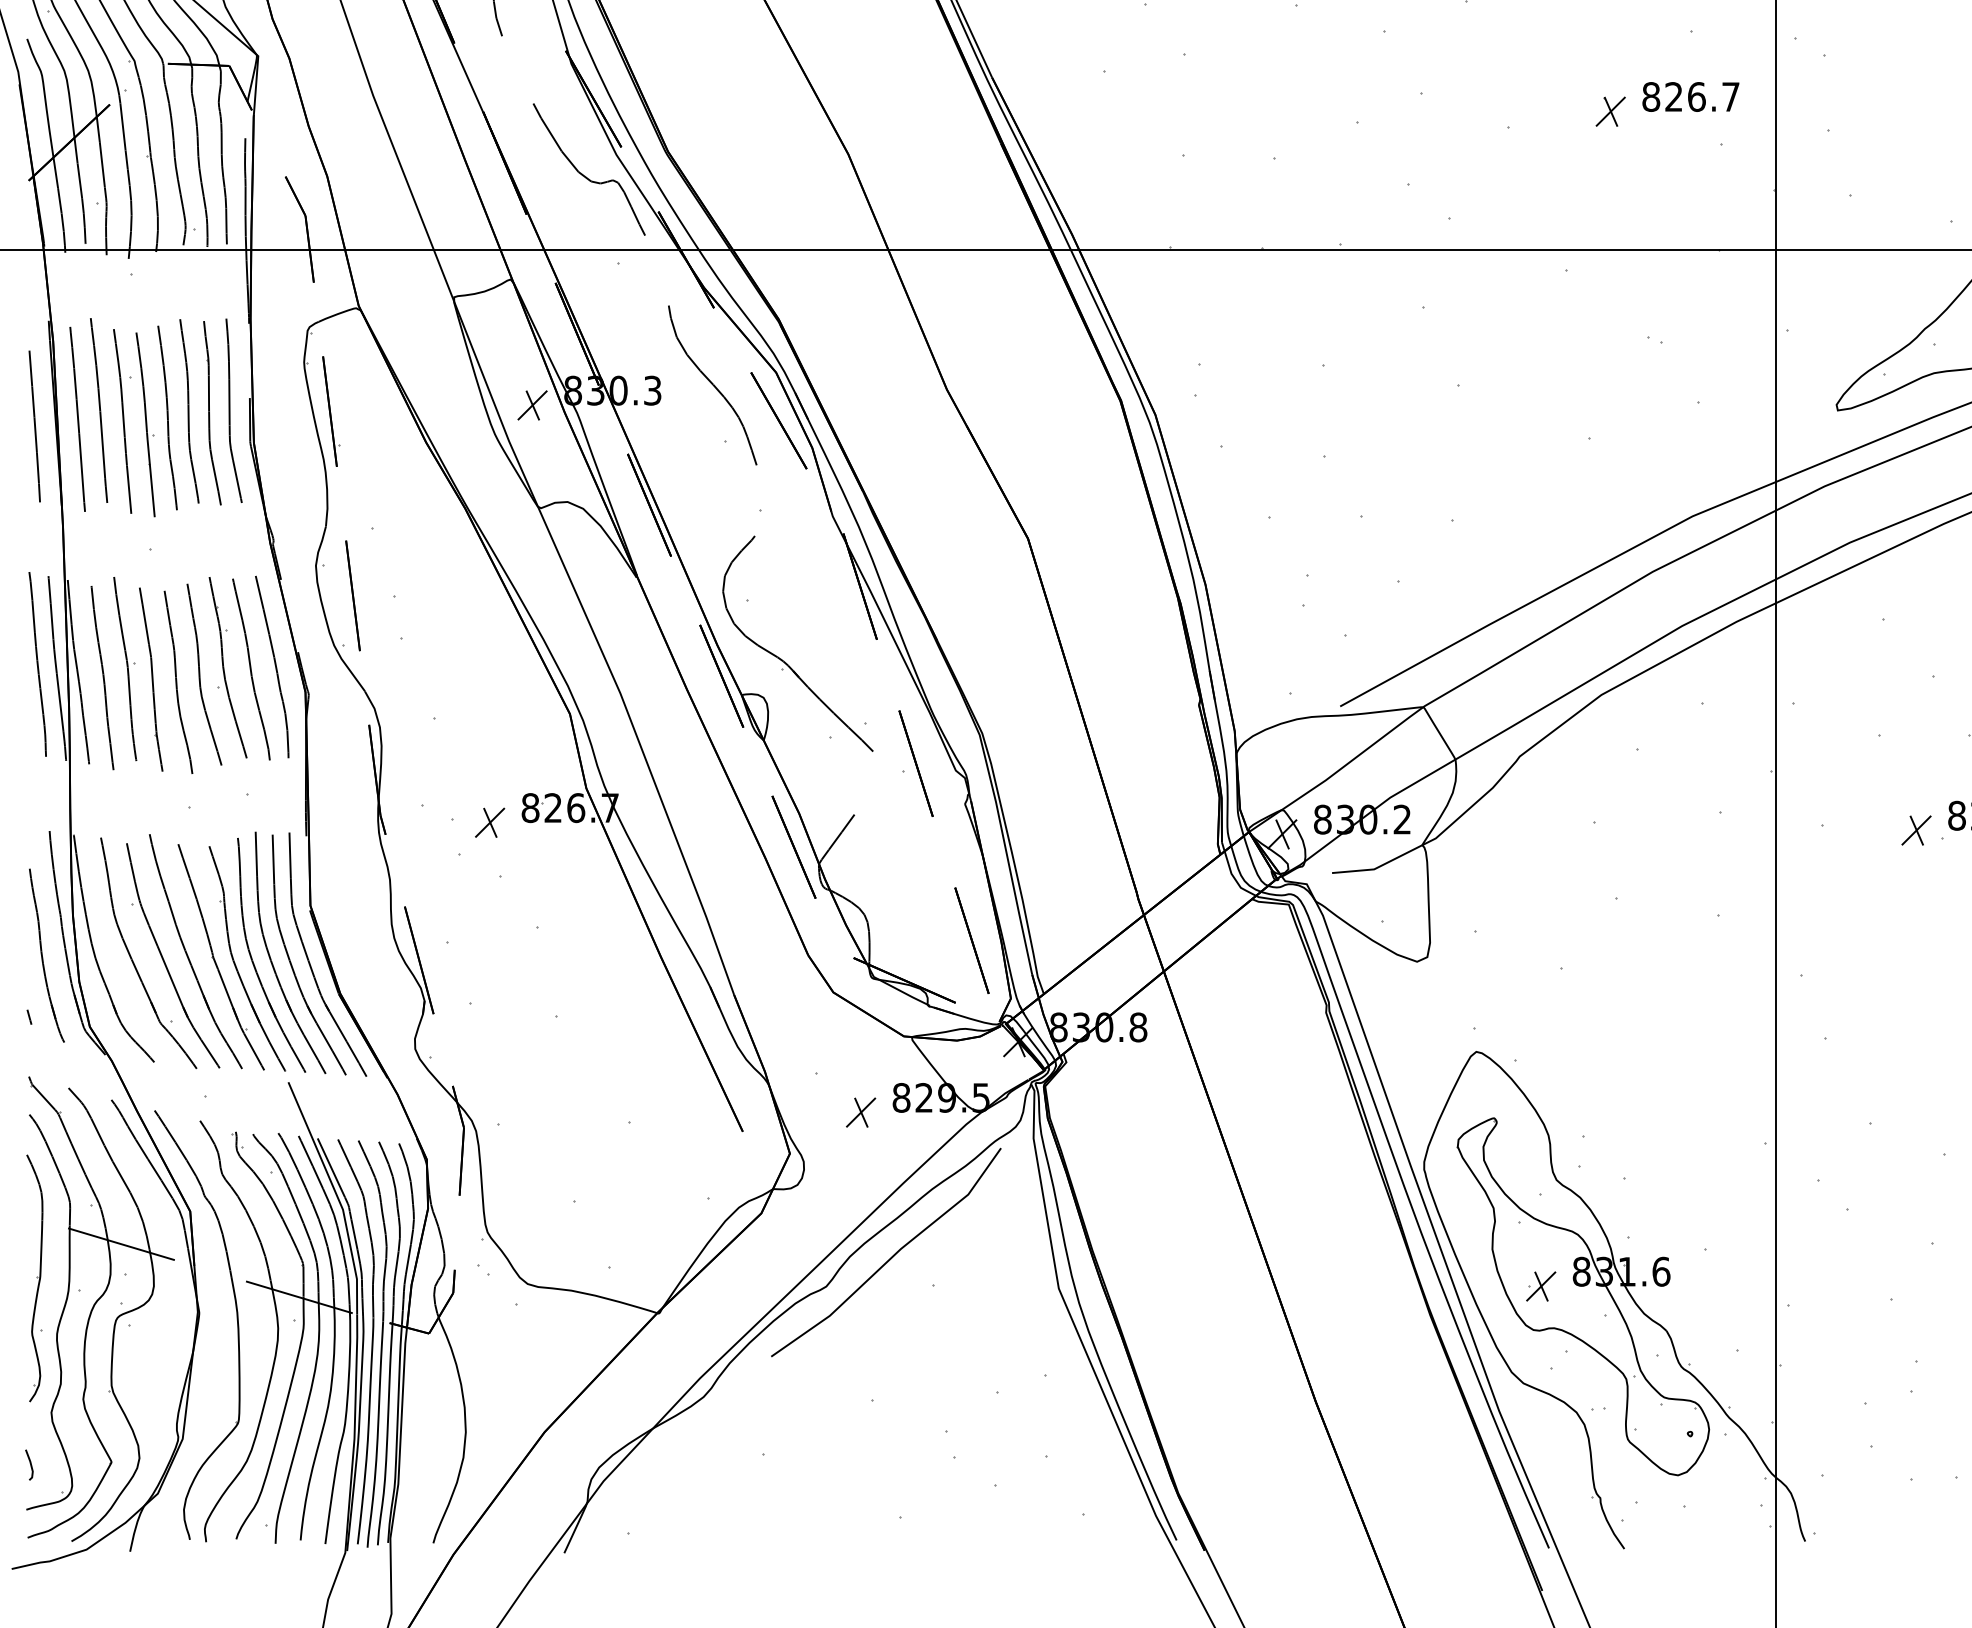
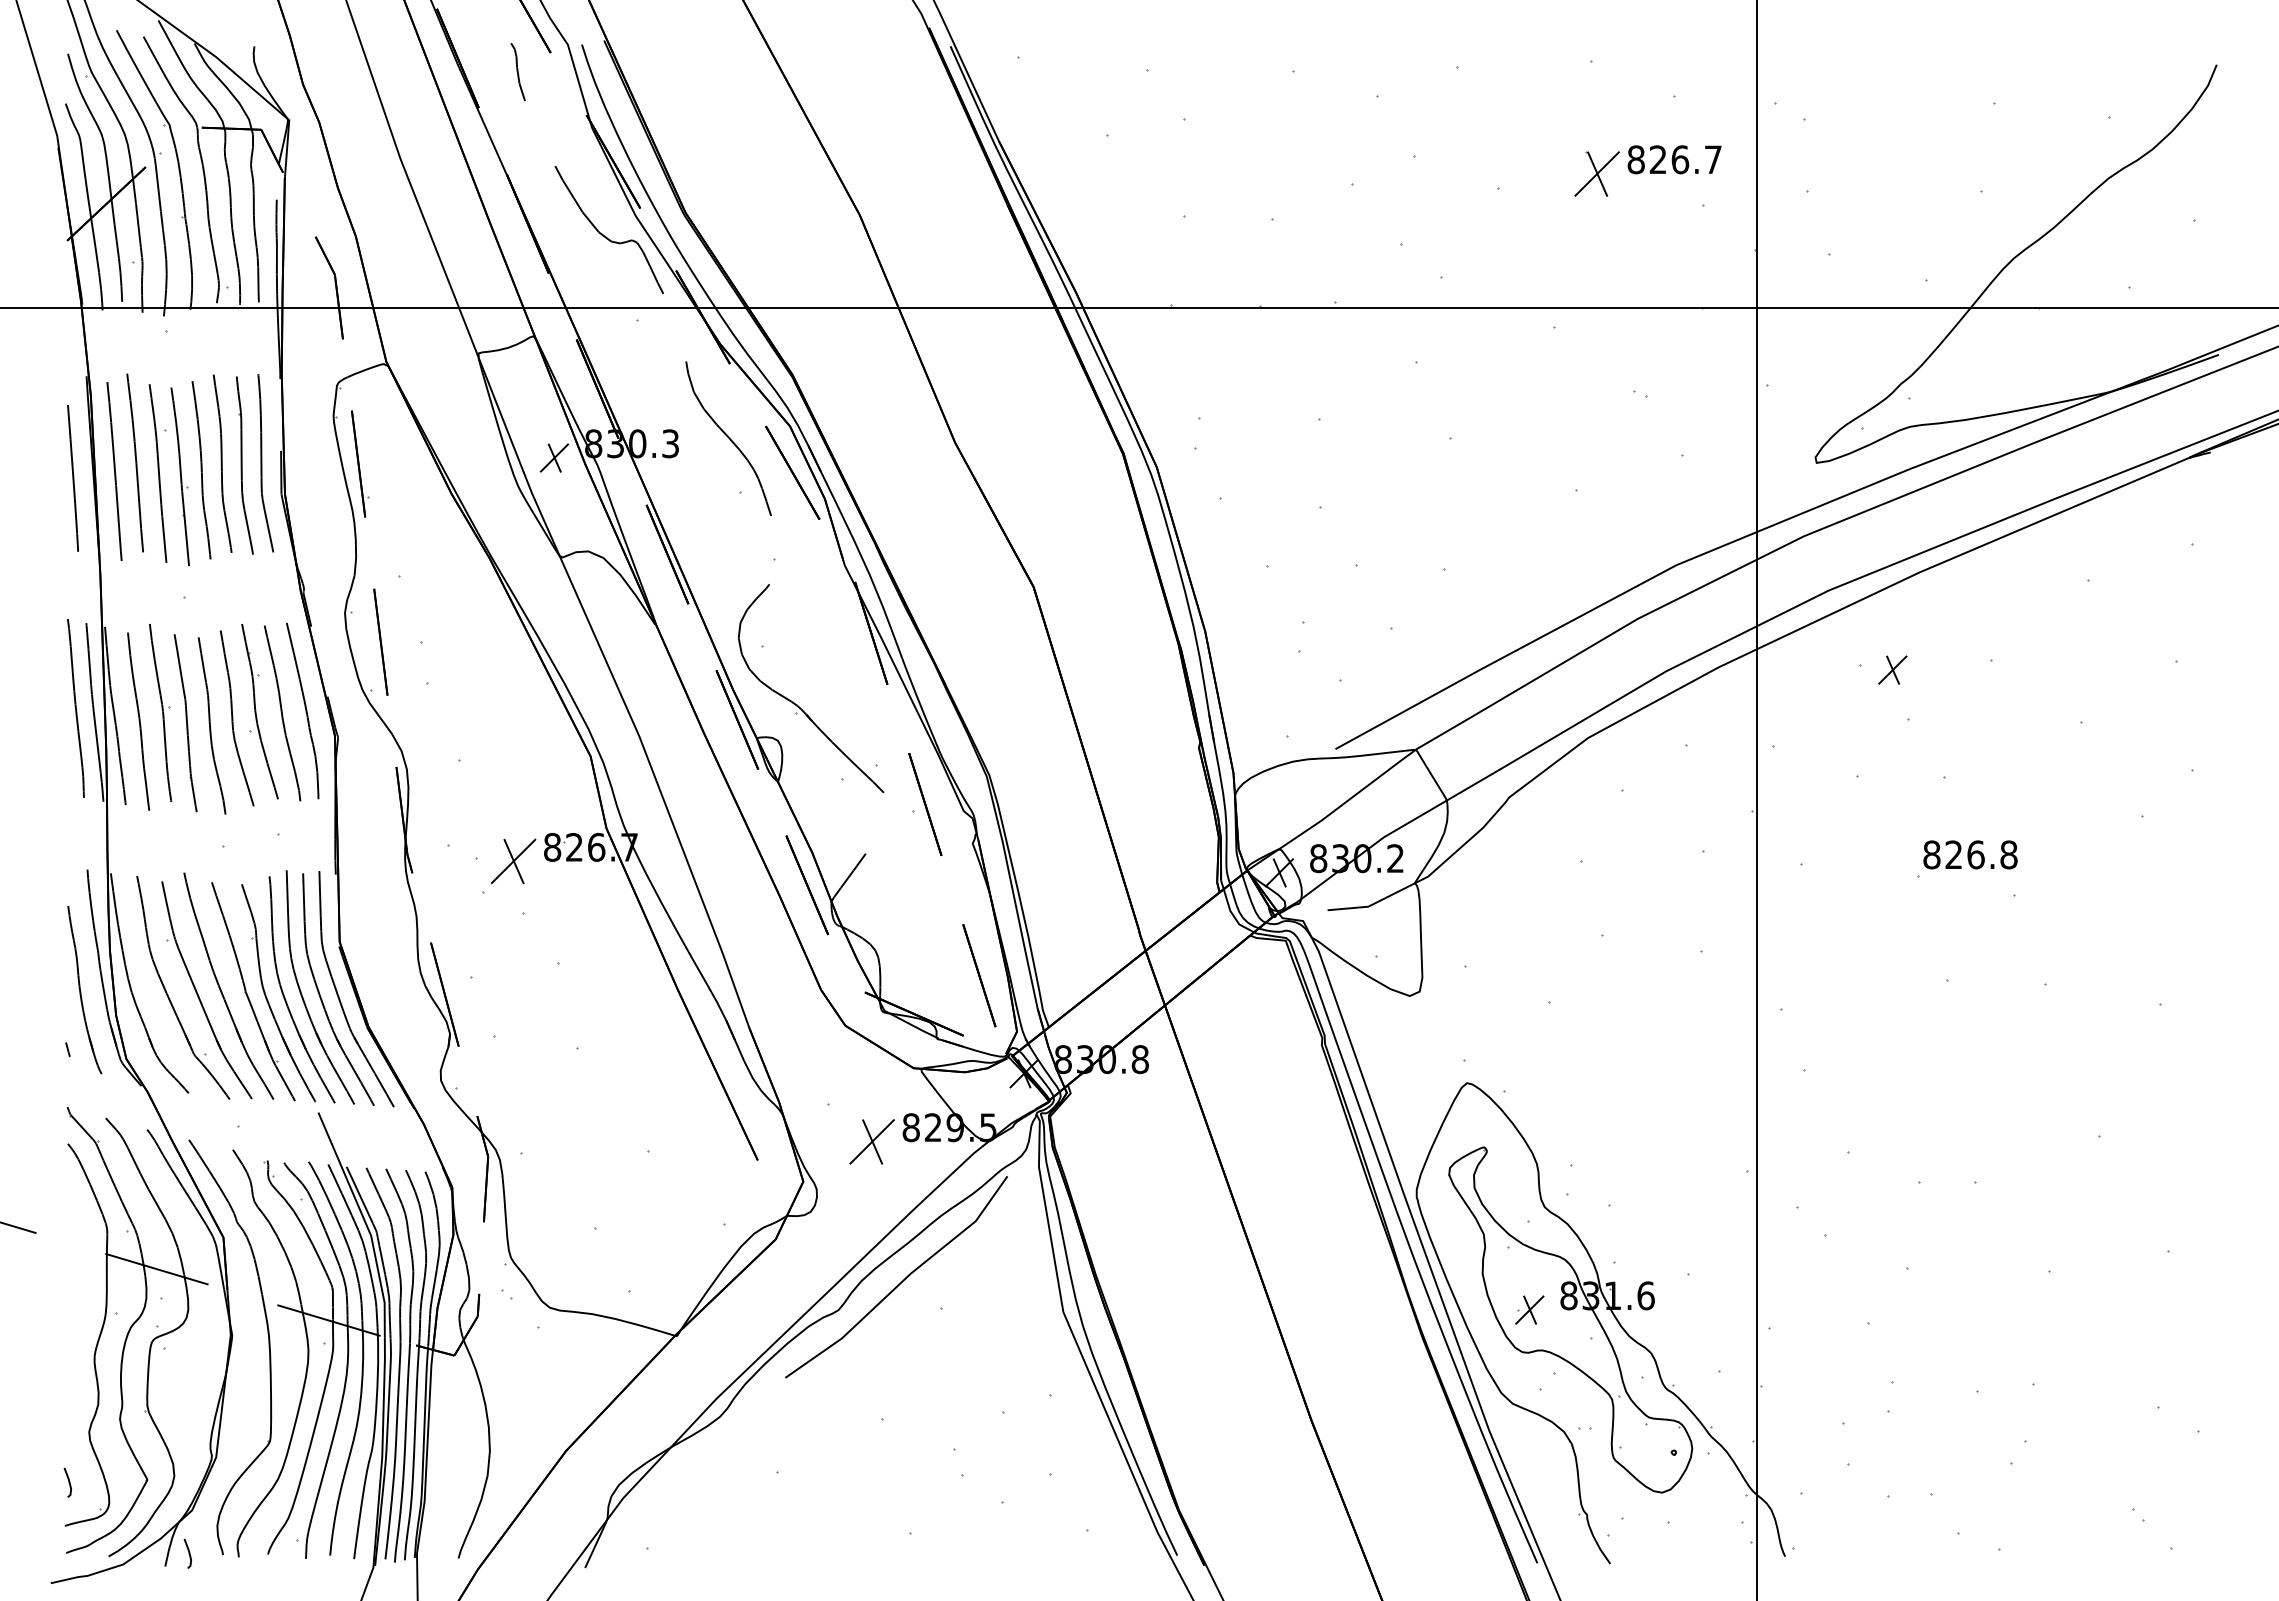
part: (1610, 111) -> (1596, 173), size x1.6
part: (489, 822) -> (512, 861), size x1.6
part: (1916, 829) -> (1892, 669), moved
part: (860, 1112) -> (871, 1141), size x1.6
part: (35, 1277) -> (73, 1301), removed
line: (154, 1538) -> (188, 1553), added

